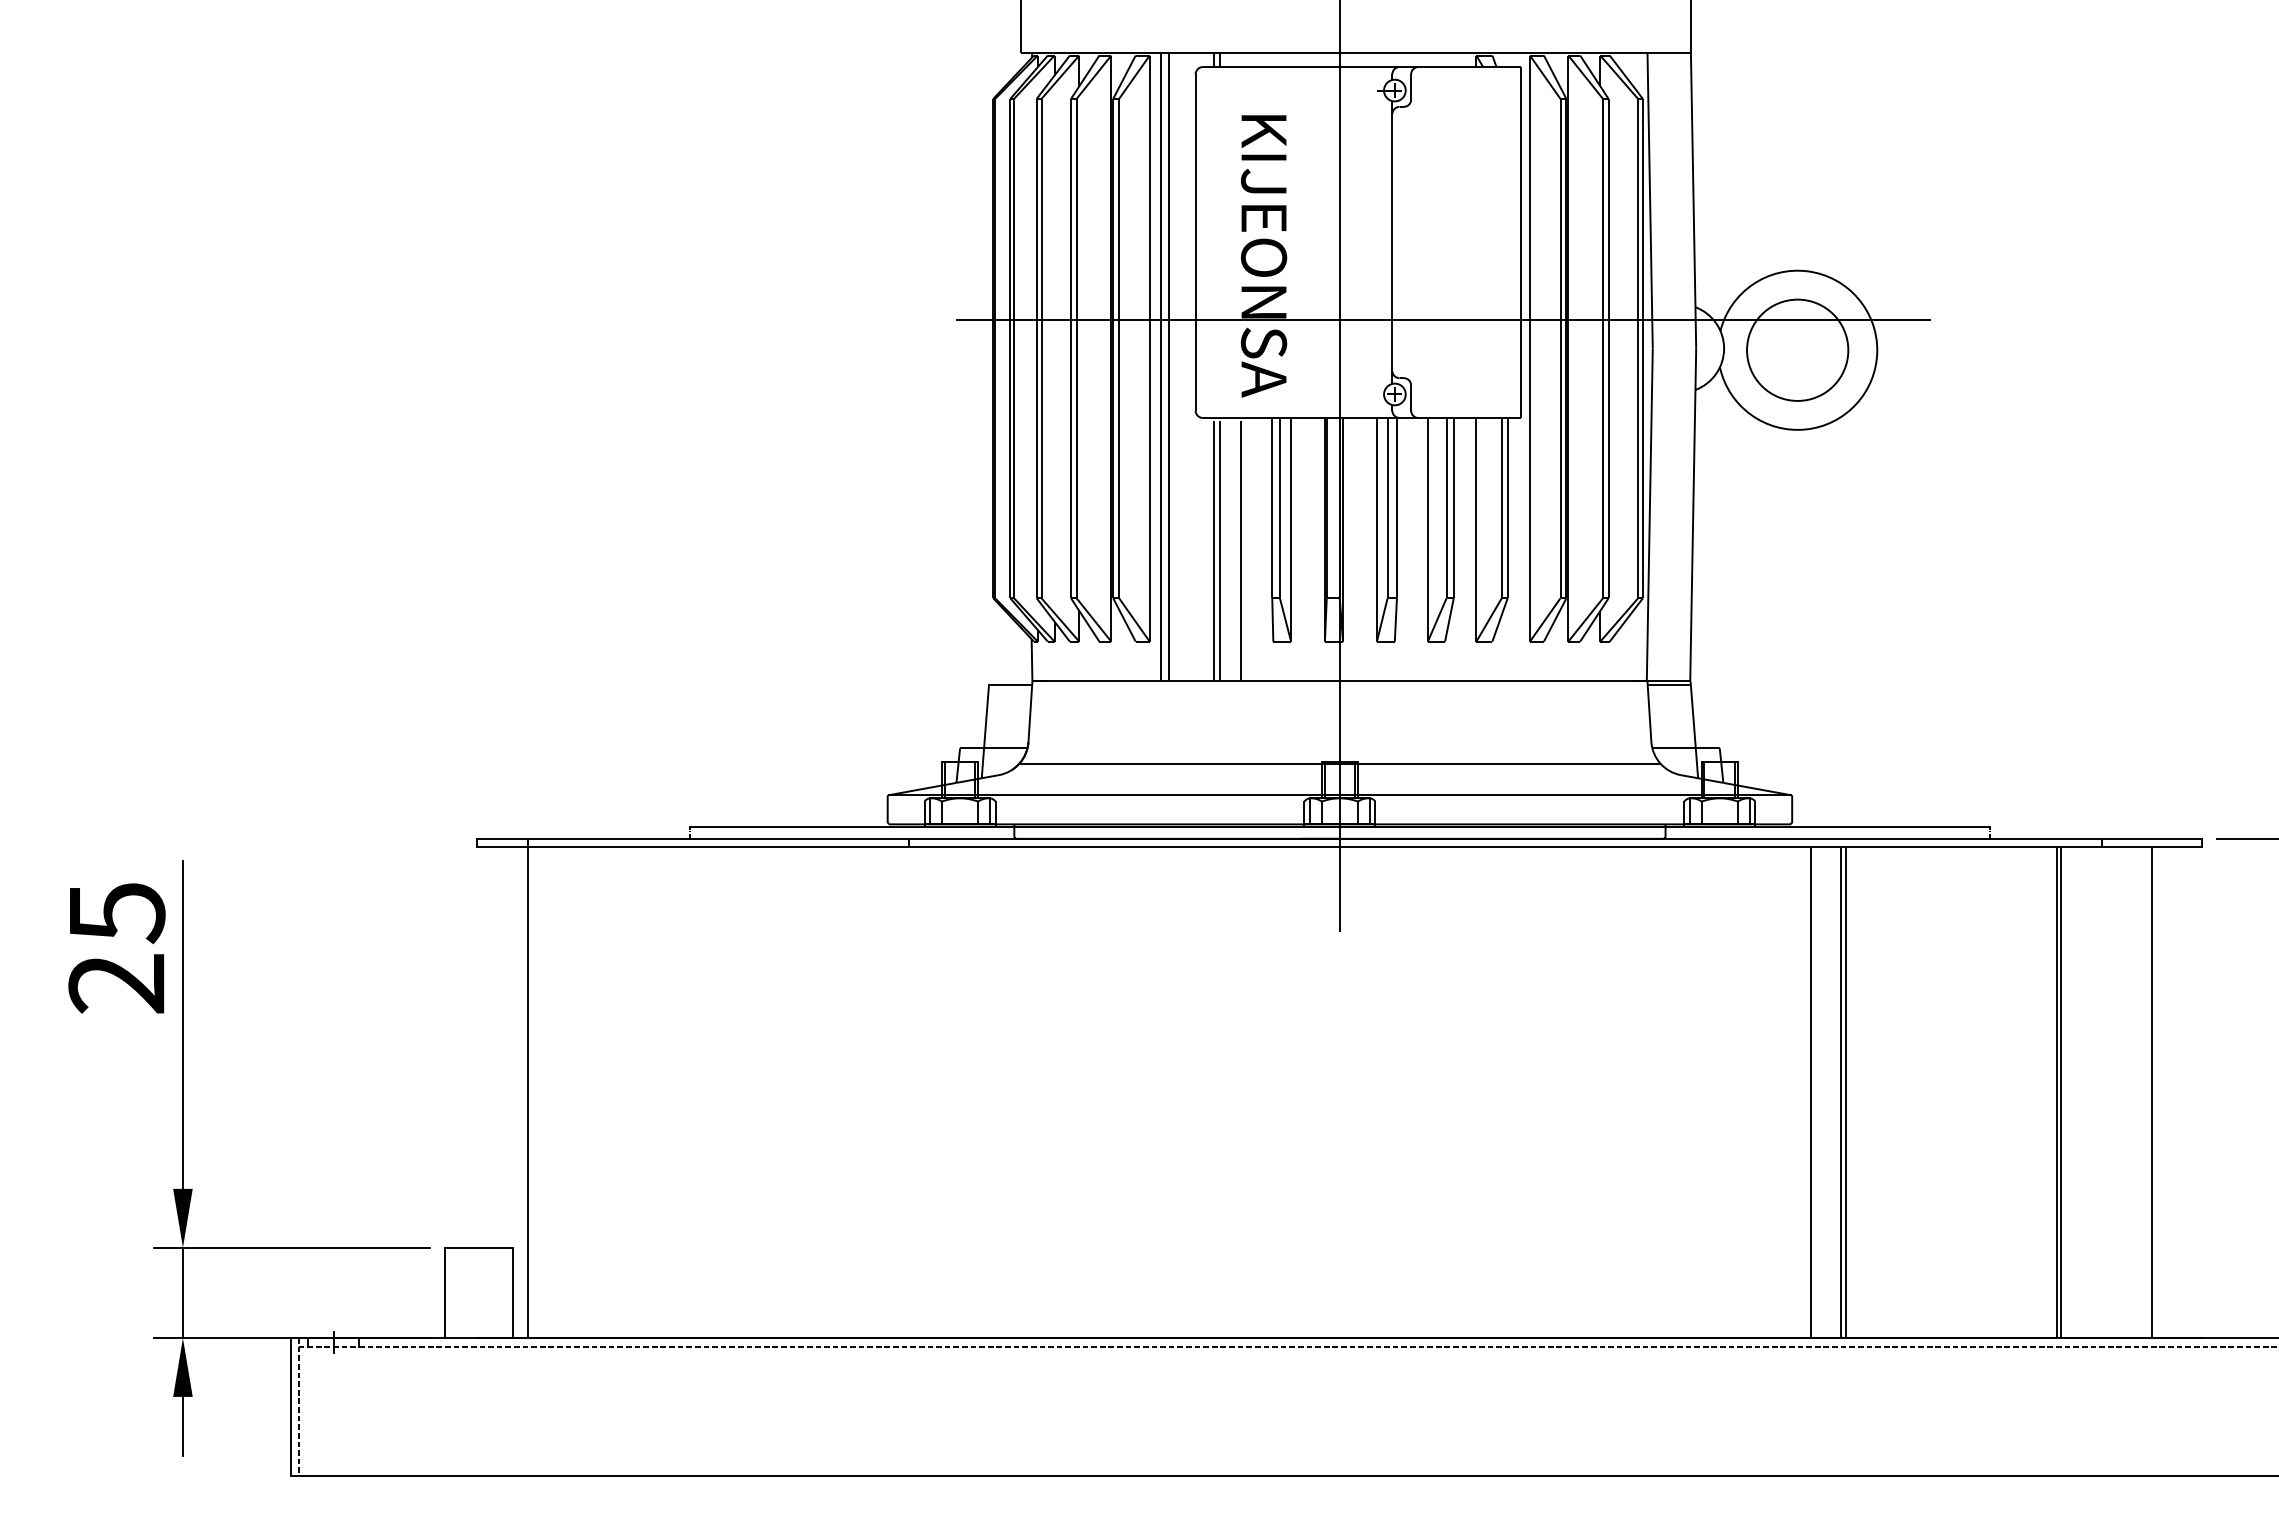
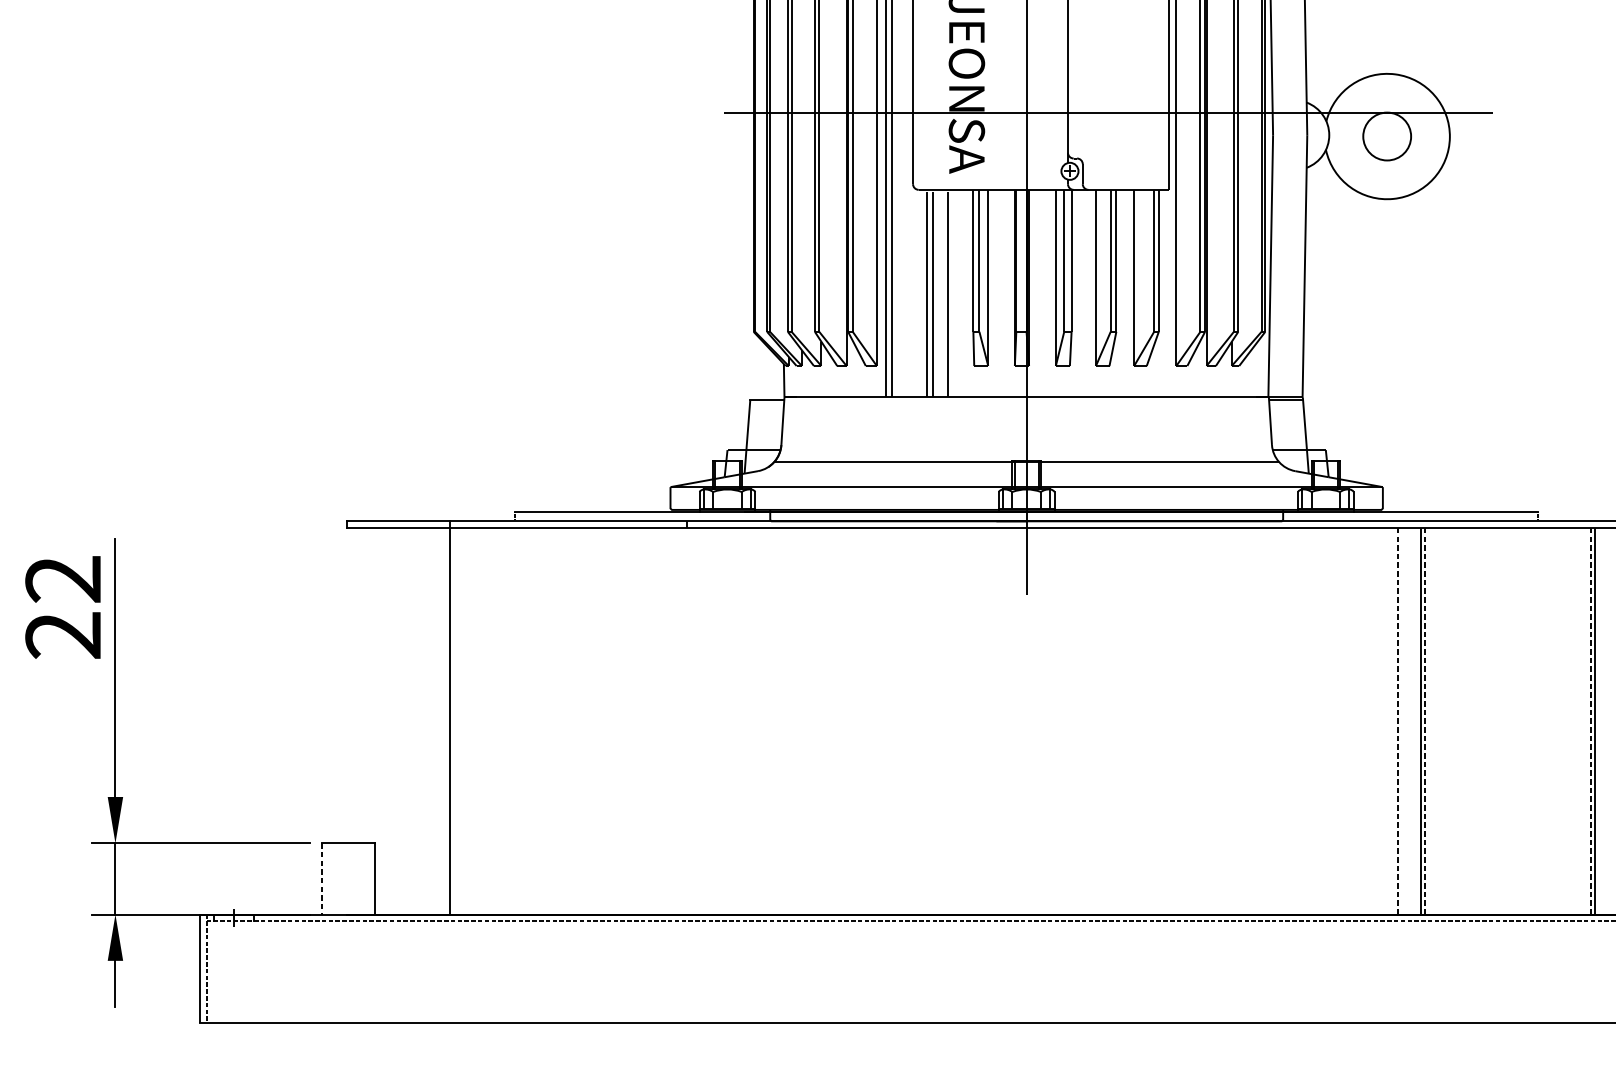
circle: (1797, 349) -> (1387, 135), size x0.6
text: (116, 913) -> (63, 580), 25 -> 22
line: (527, 1088) -> (449, 717), moved
line: (1811, 1092) -> (1398, 721), solid -> dashed
line: (1845, 1092) -> (1424, 721), solid -> dashed
line: (2056, 1092) -> (1591, 721), solid -> dashed
line: (445, 1293) -> (322, 879), solid -> dashed

